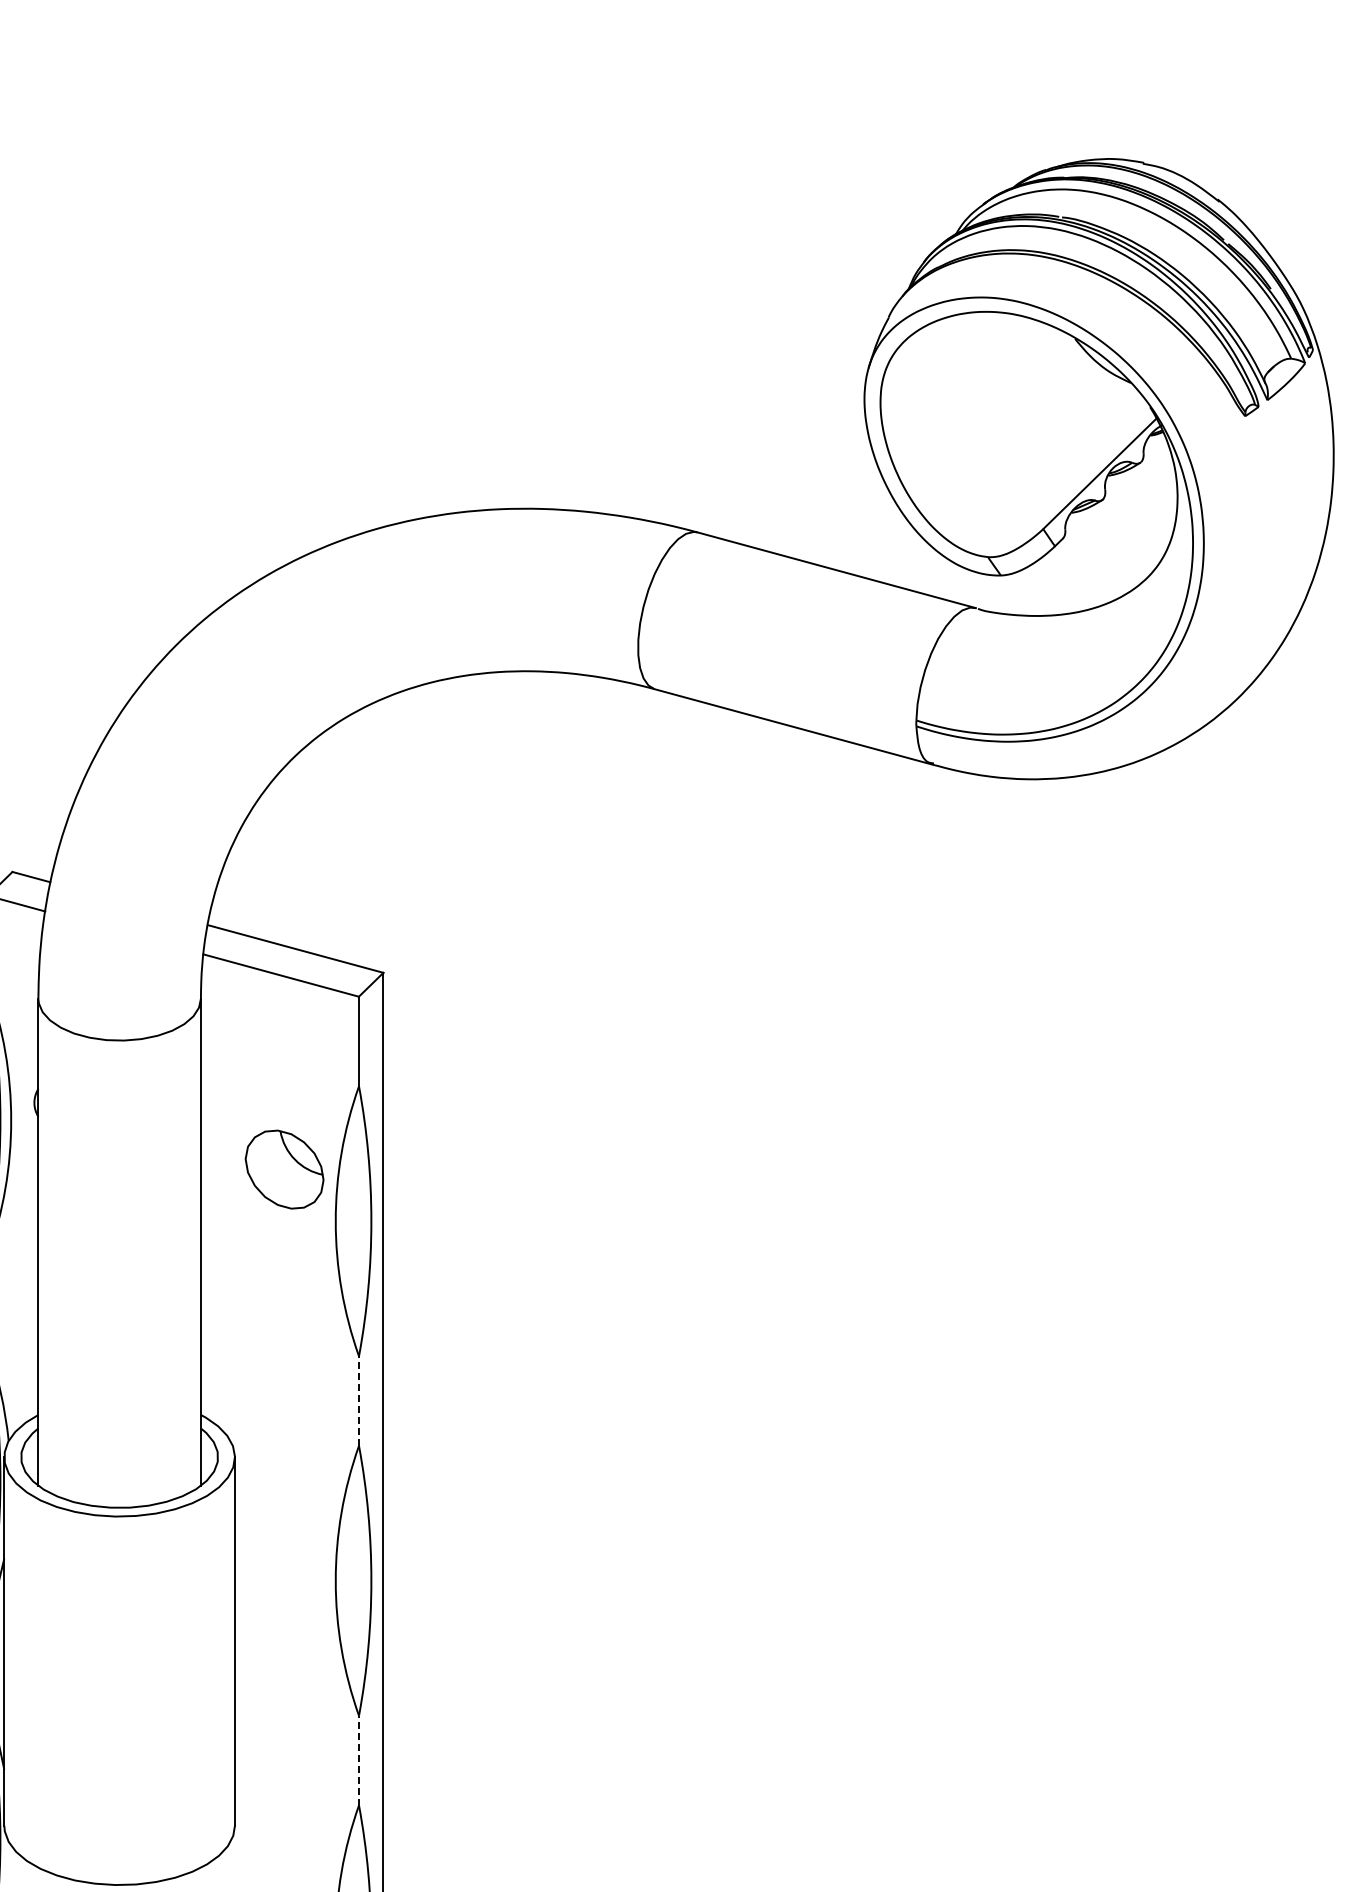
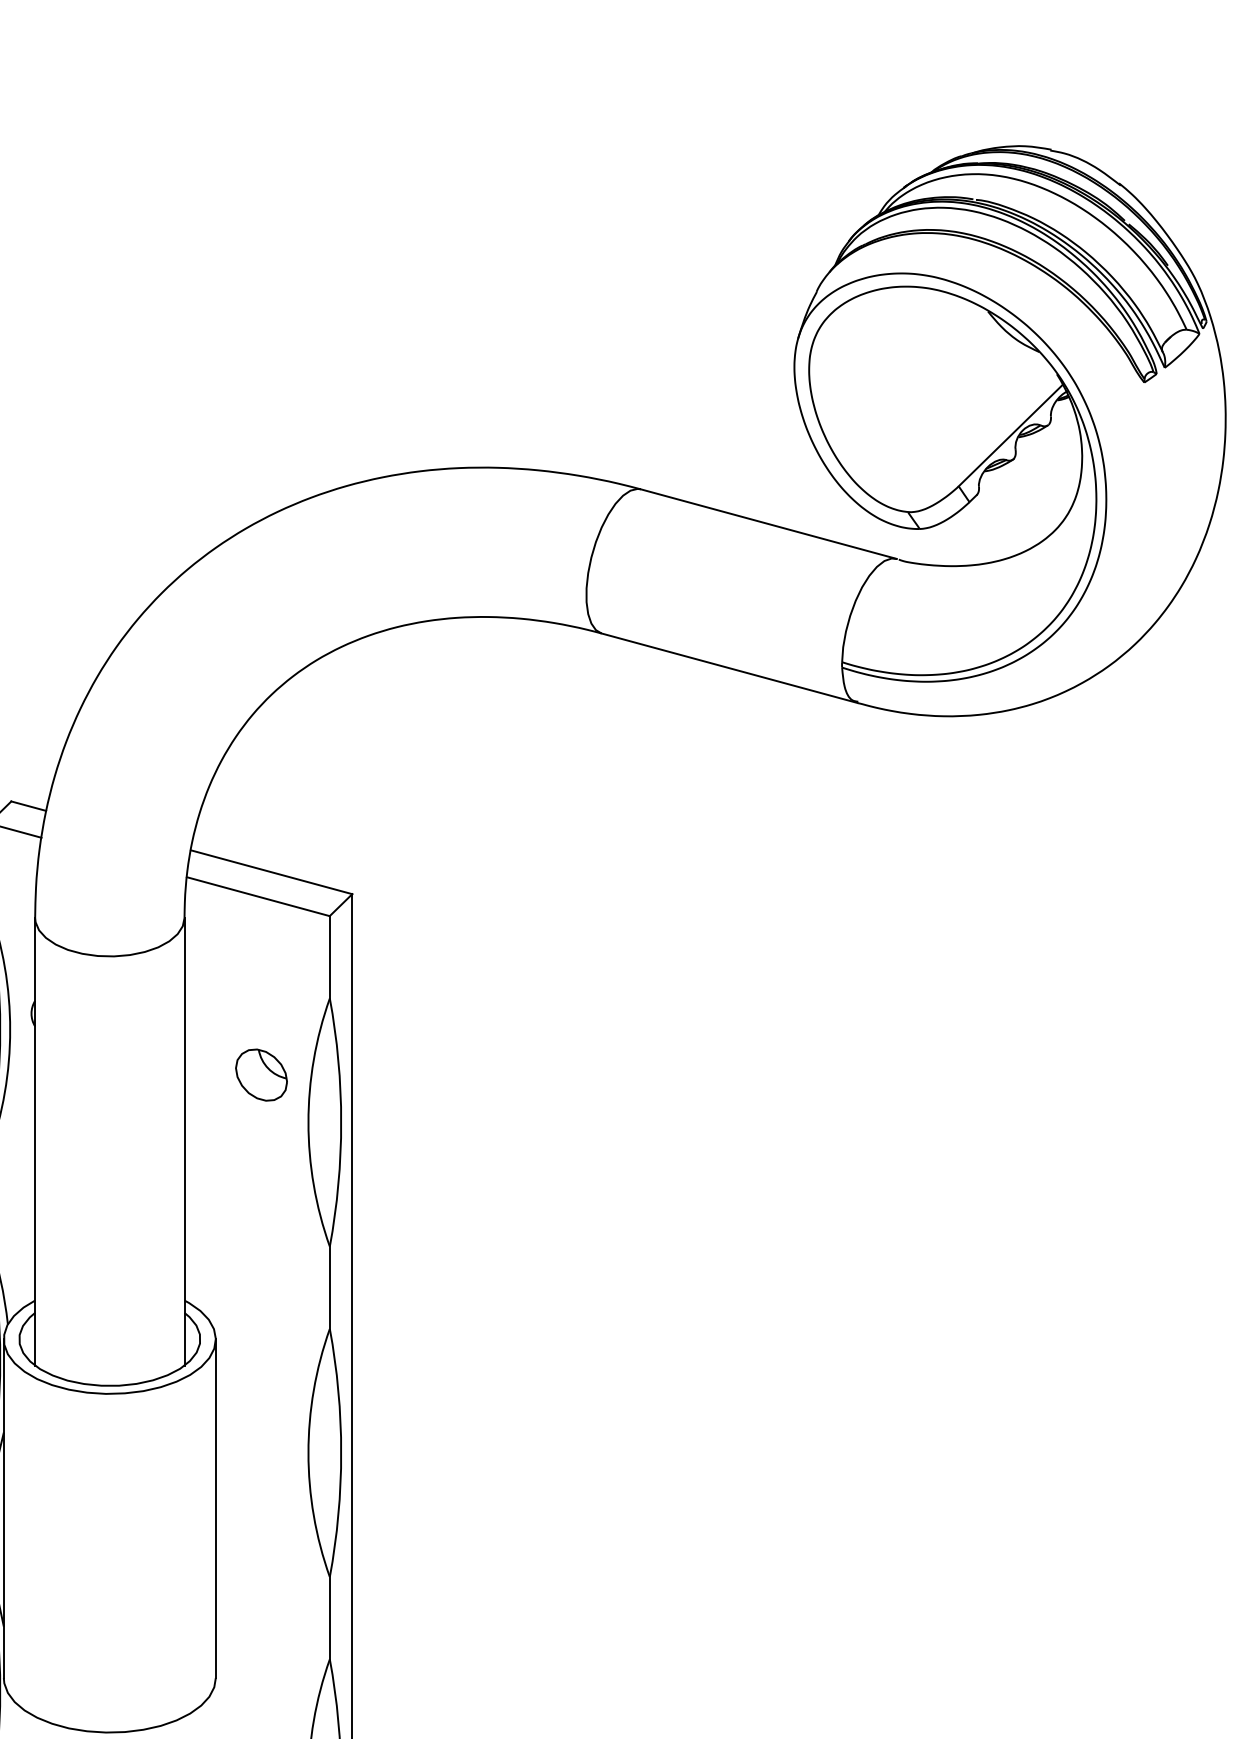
part: (284, 1169) -> (261, 1074), size x0.71
line: (358, 1401) -> (329, 1288), dashed -> solid
line: (358, 1760) -> (329, 1618), dashed -> solid

